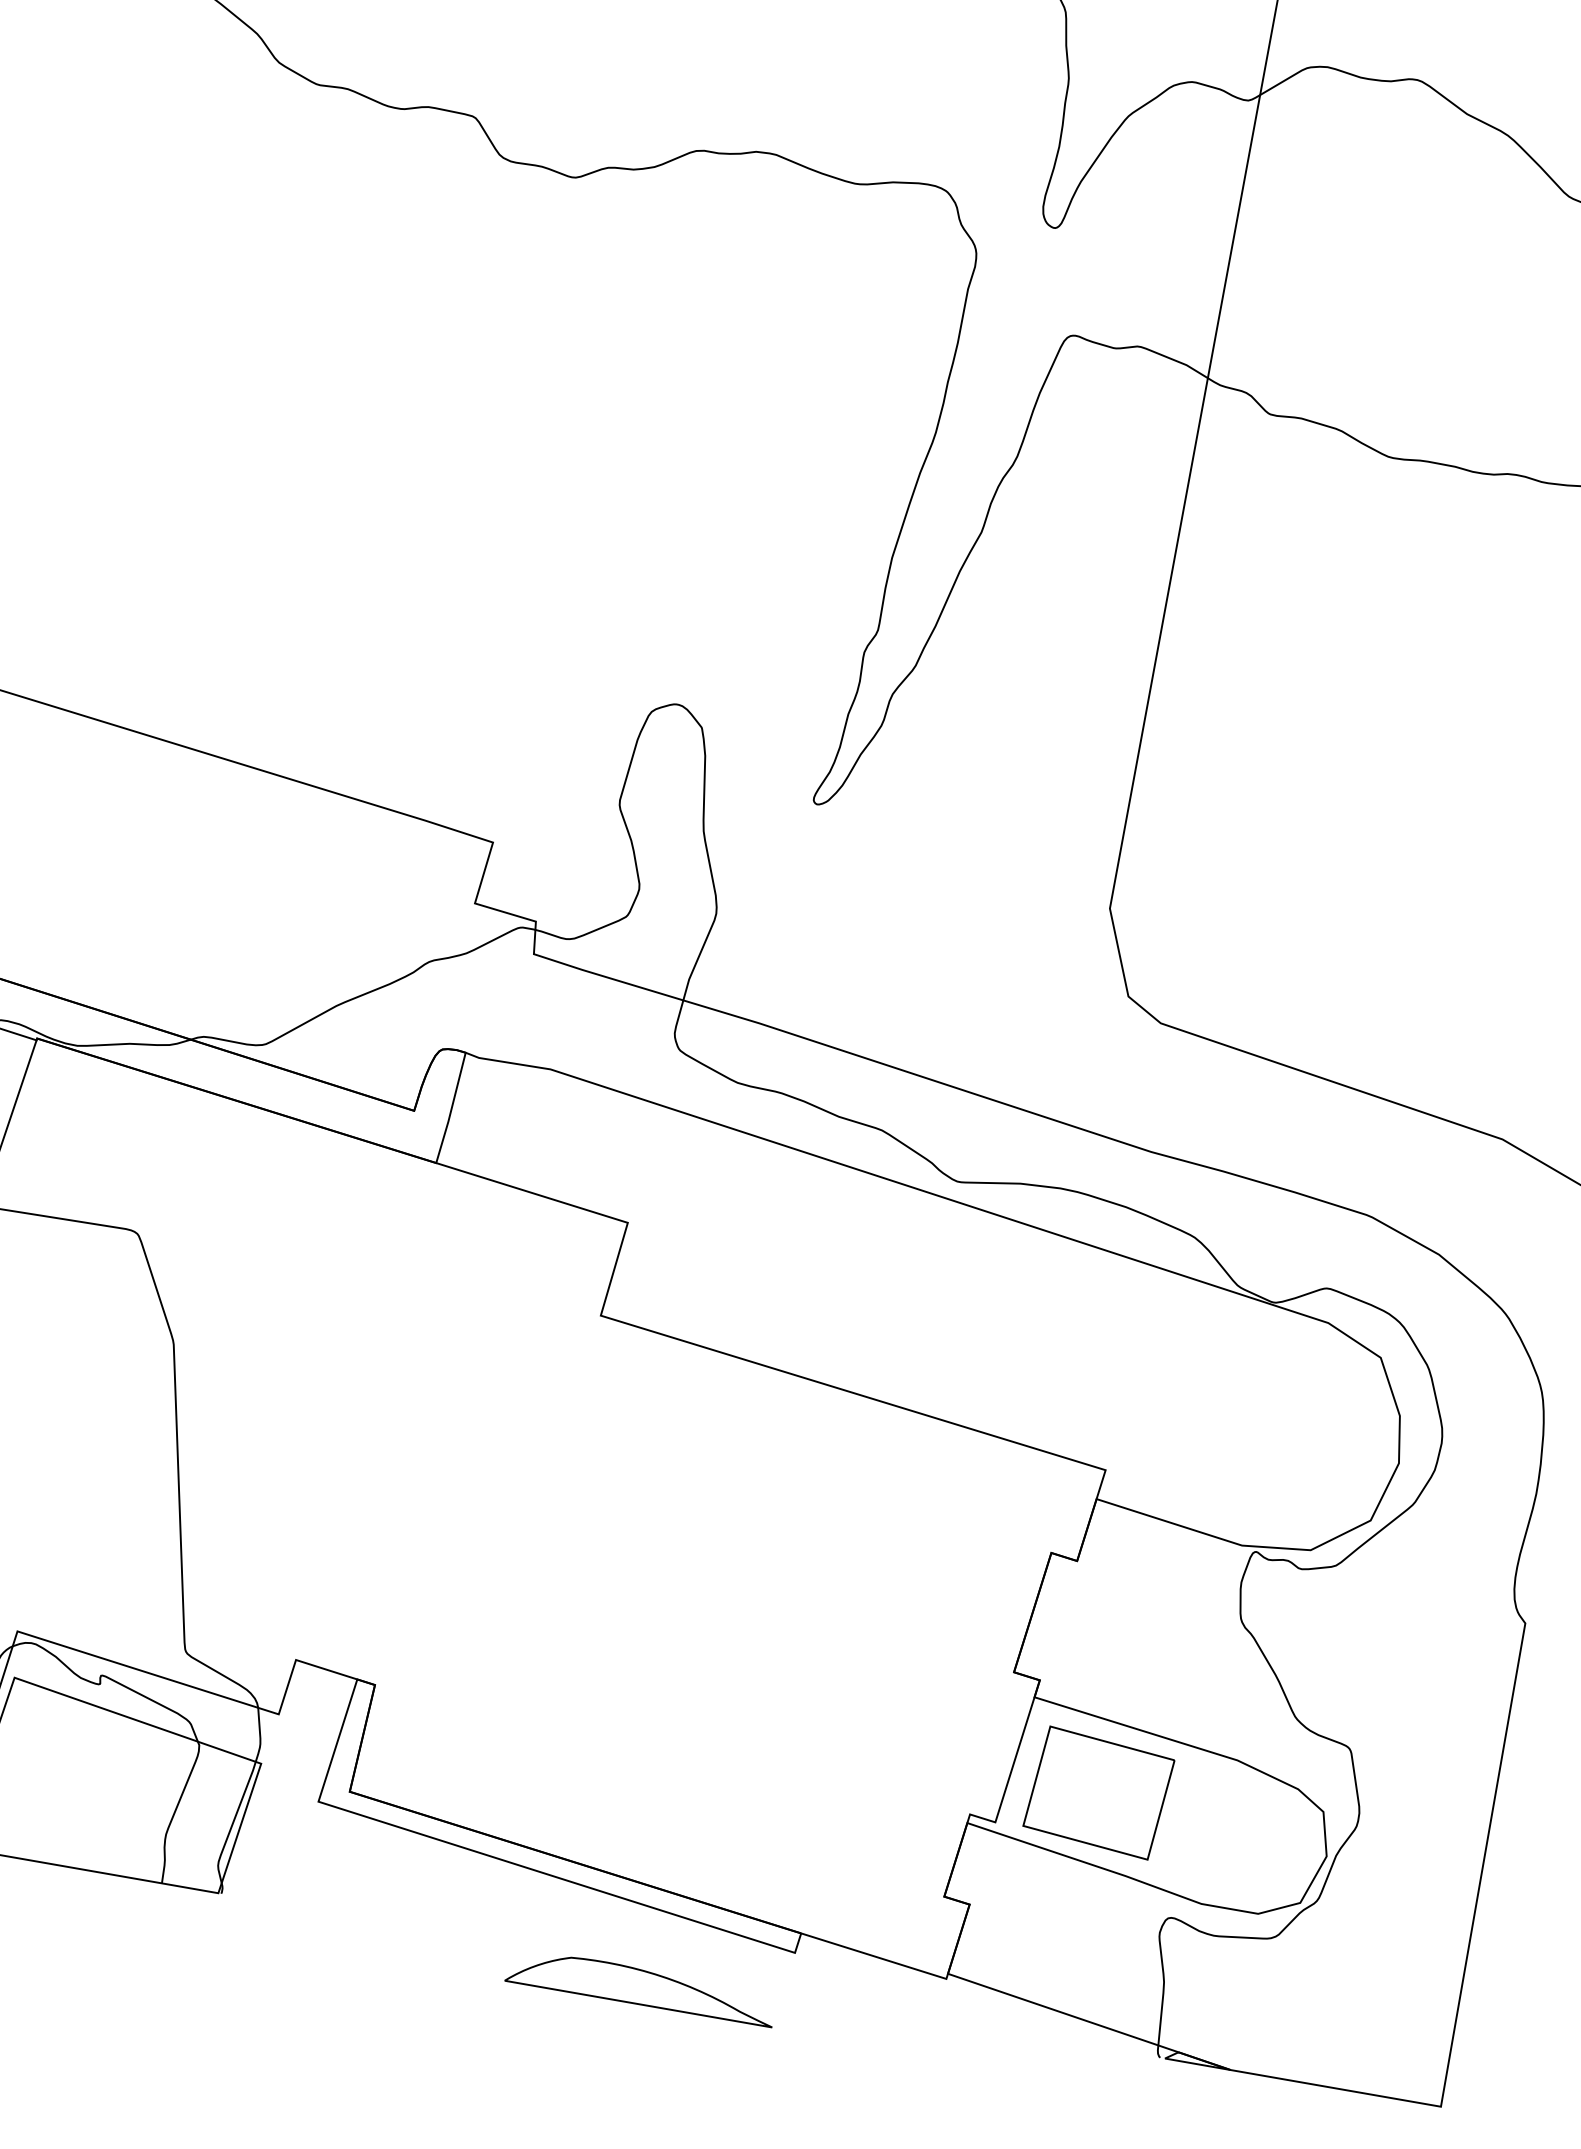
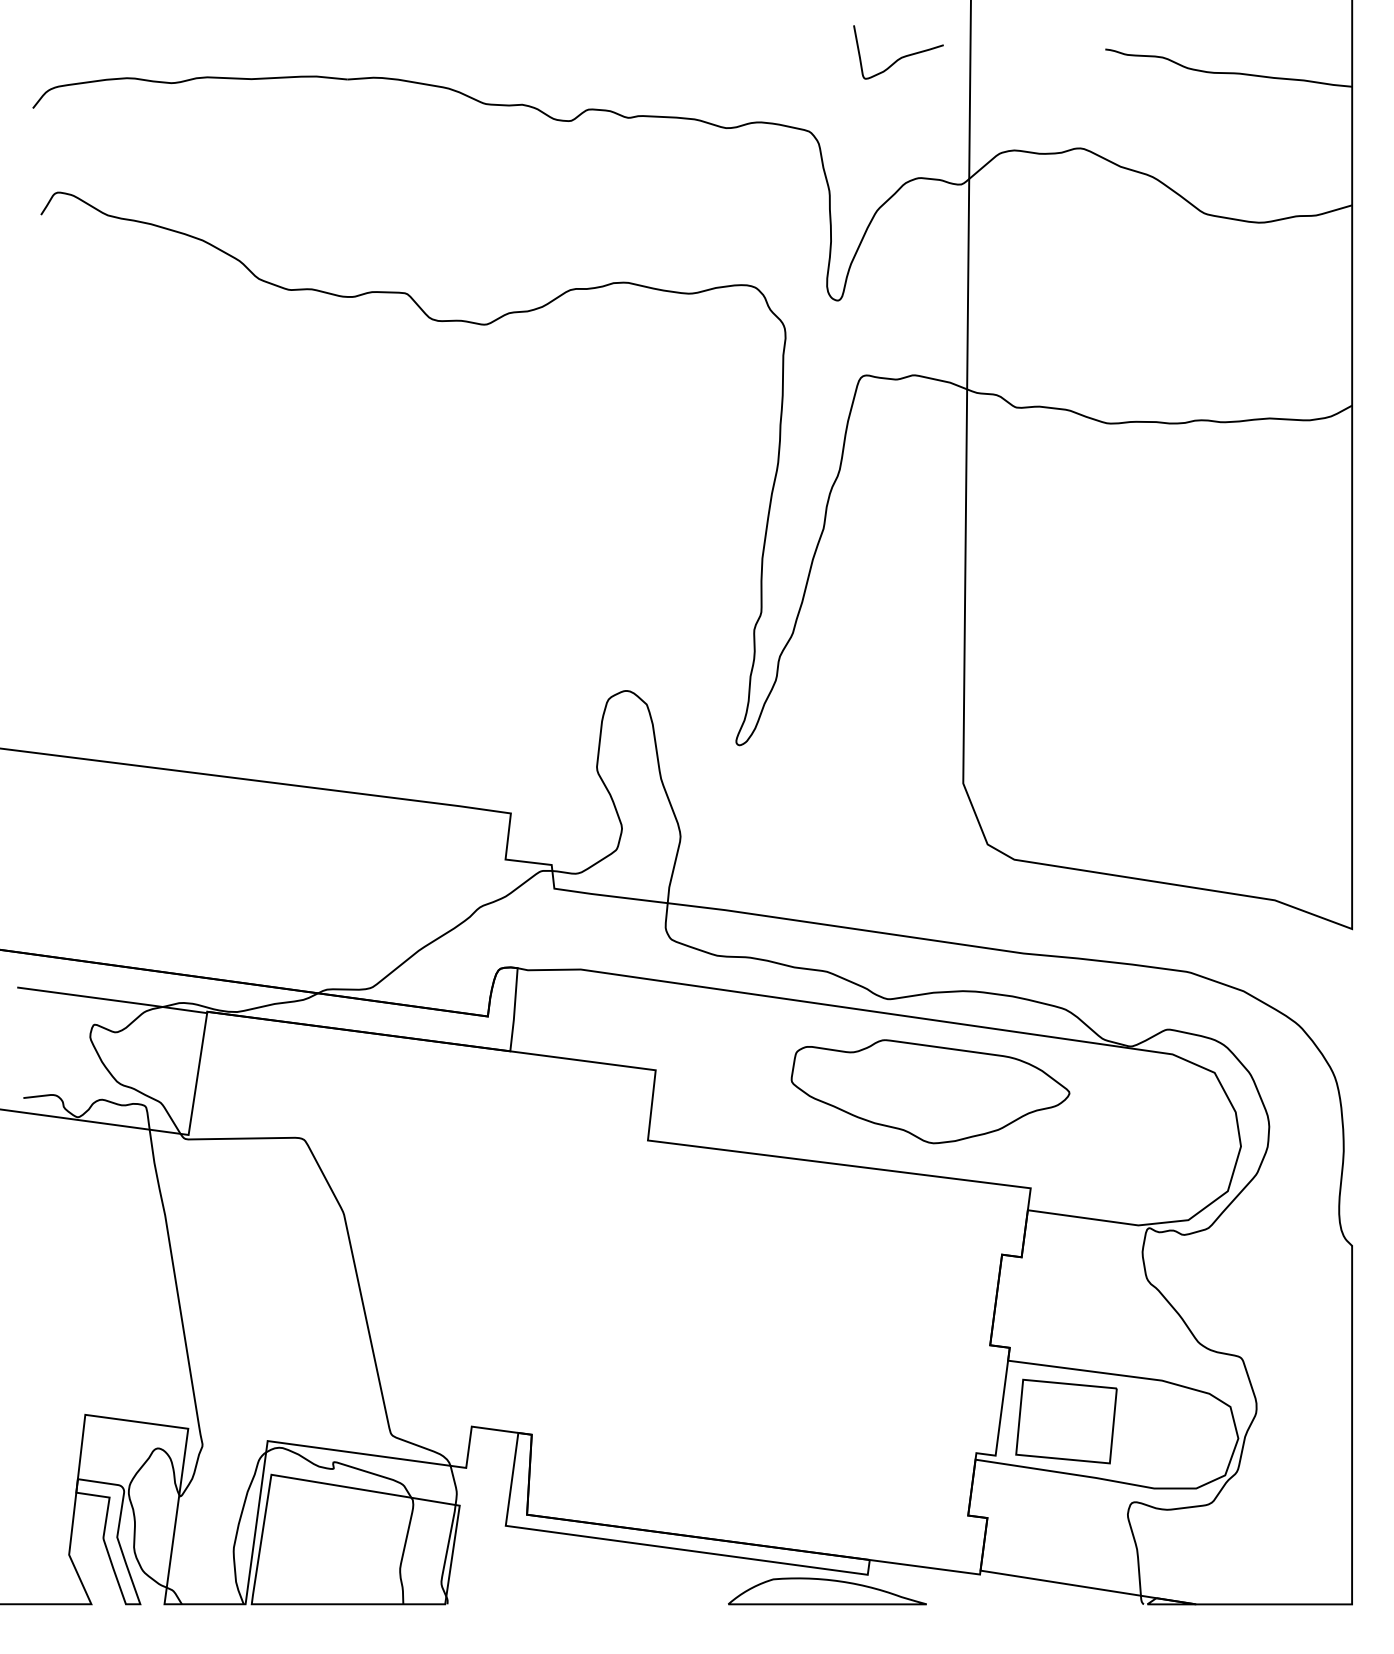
part: (993, 1316) -> (930, 1091), added
part: (641, 1986) -> (827, 1591), moved

